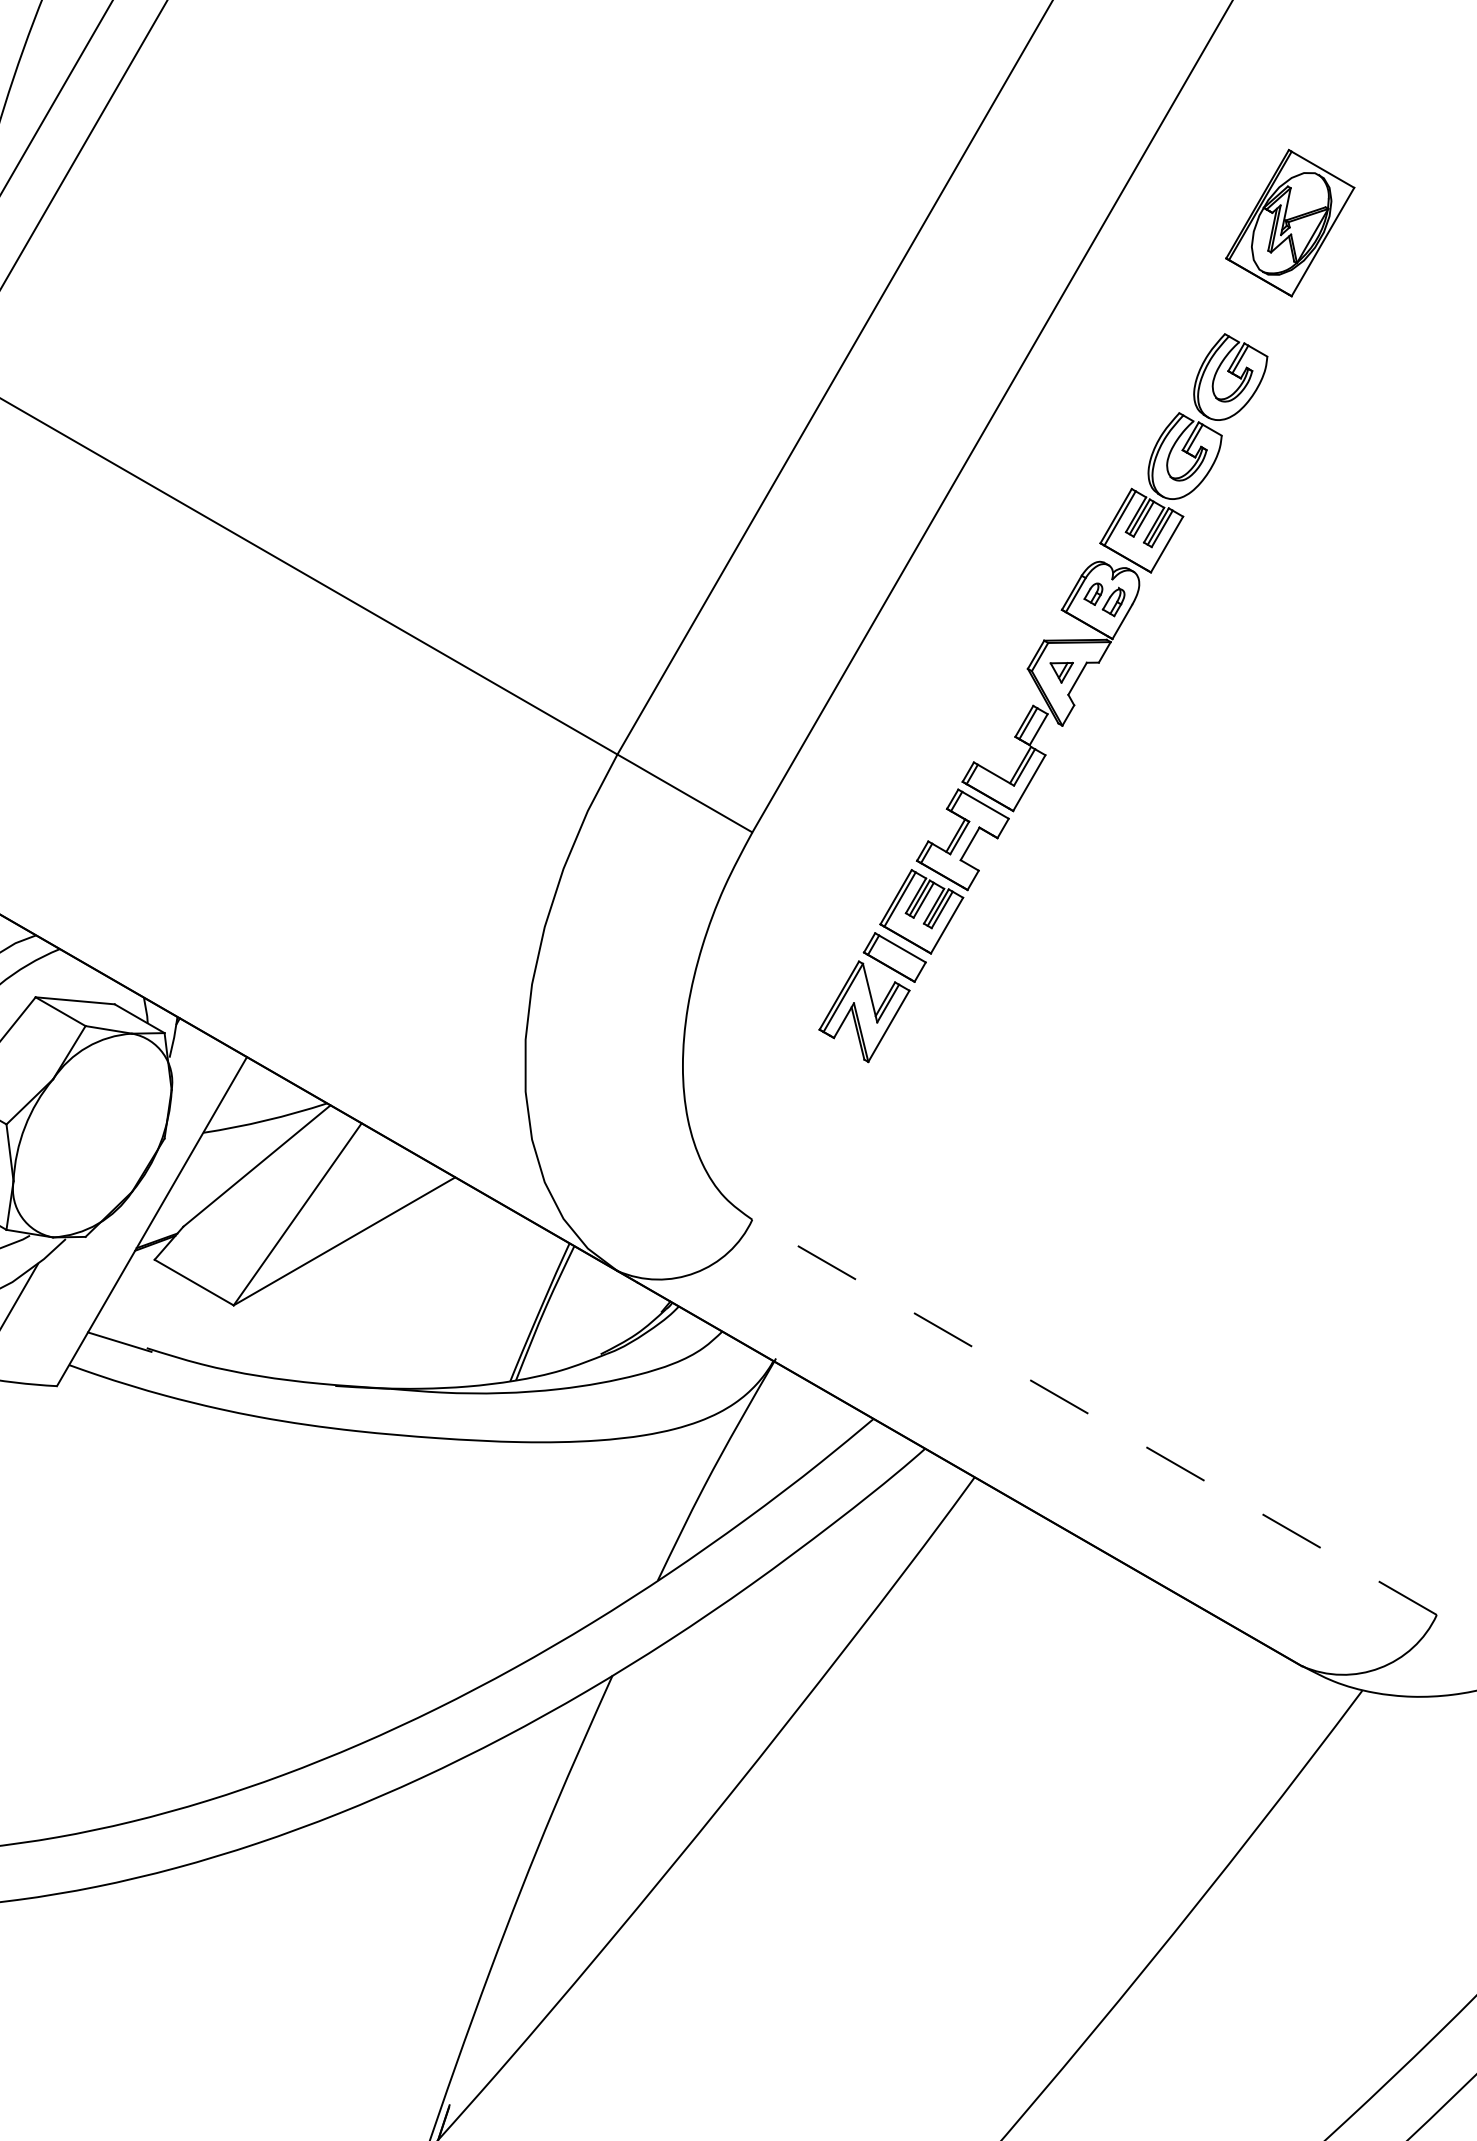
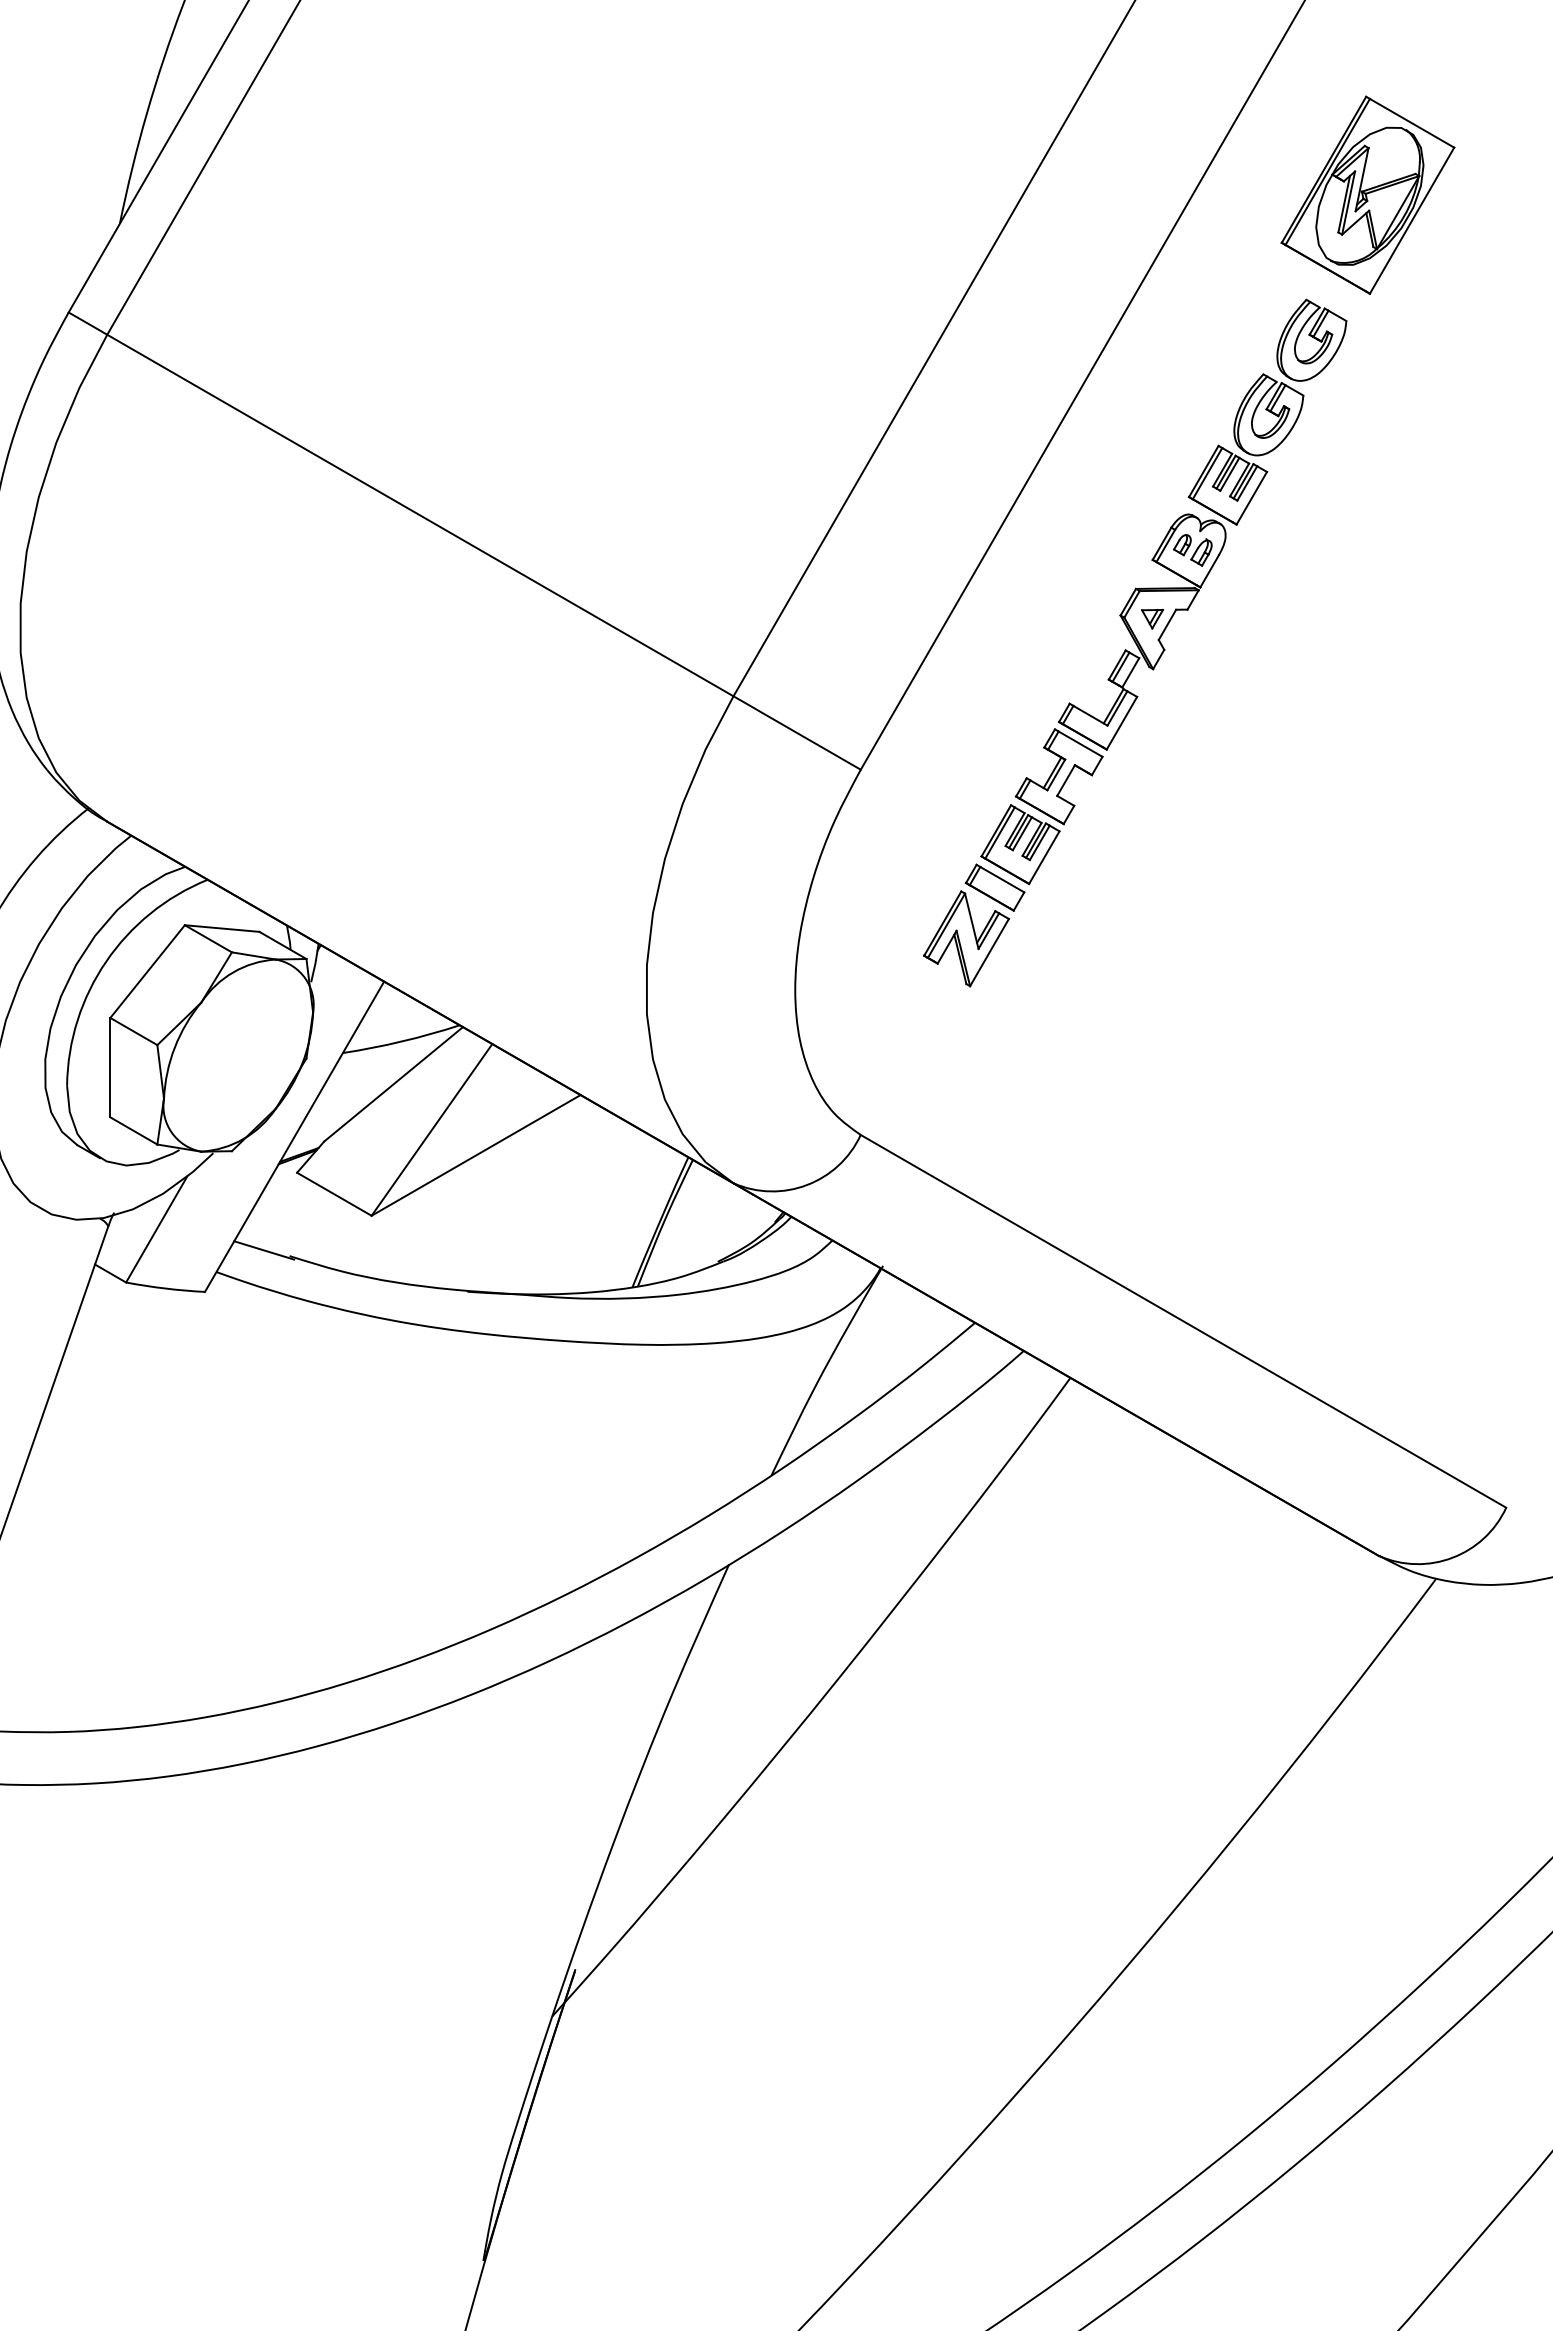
part: (1289, 222) -> (1367, 194), size x1.43
line: (1094, 1417) -> (1183, 1321), dashed -> solid

